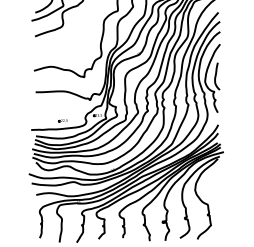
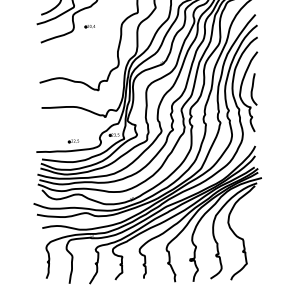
part: (76, 22) -> (89, 26), added

